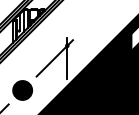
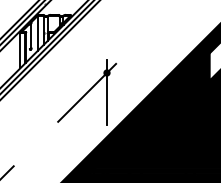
part: (22, 90) -> (35, 144), removed

